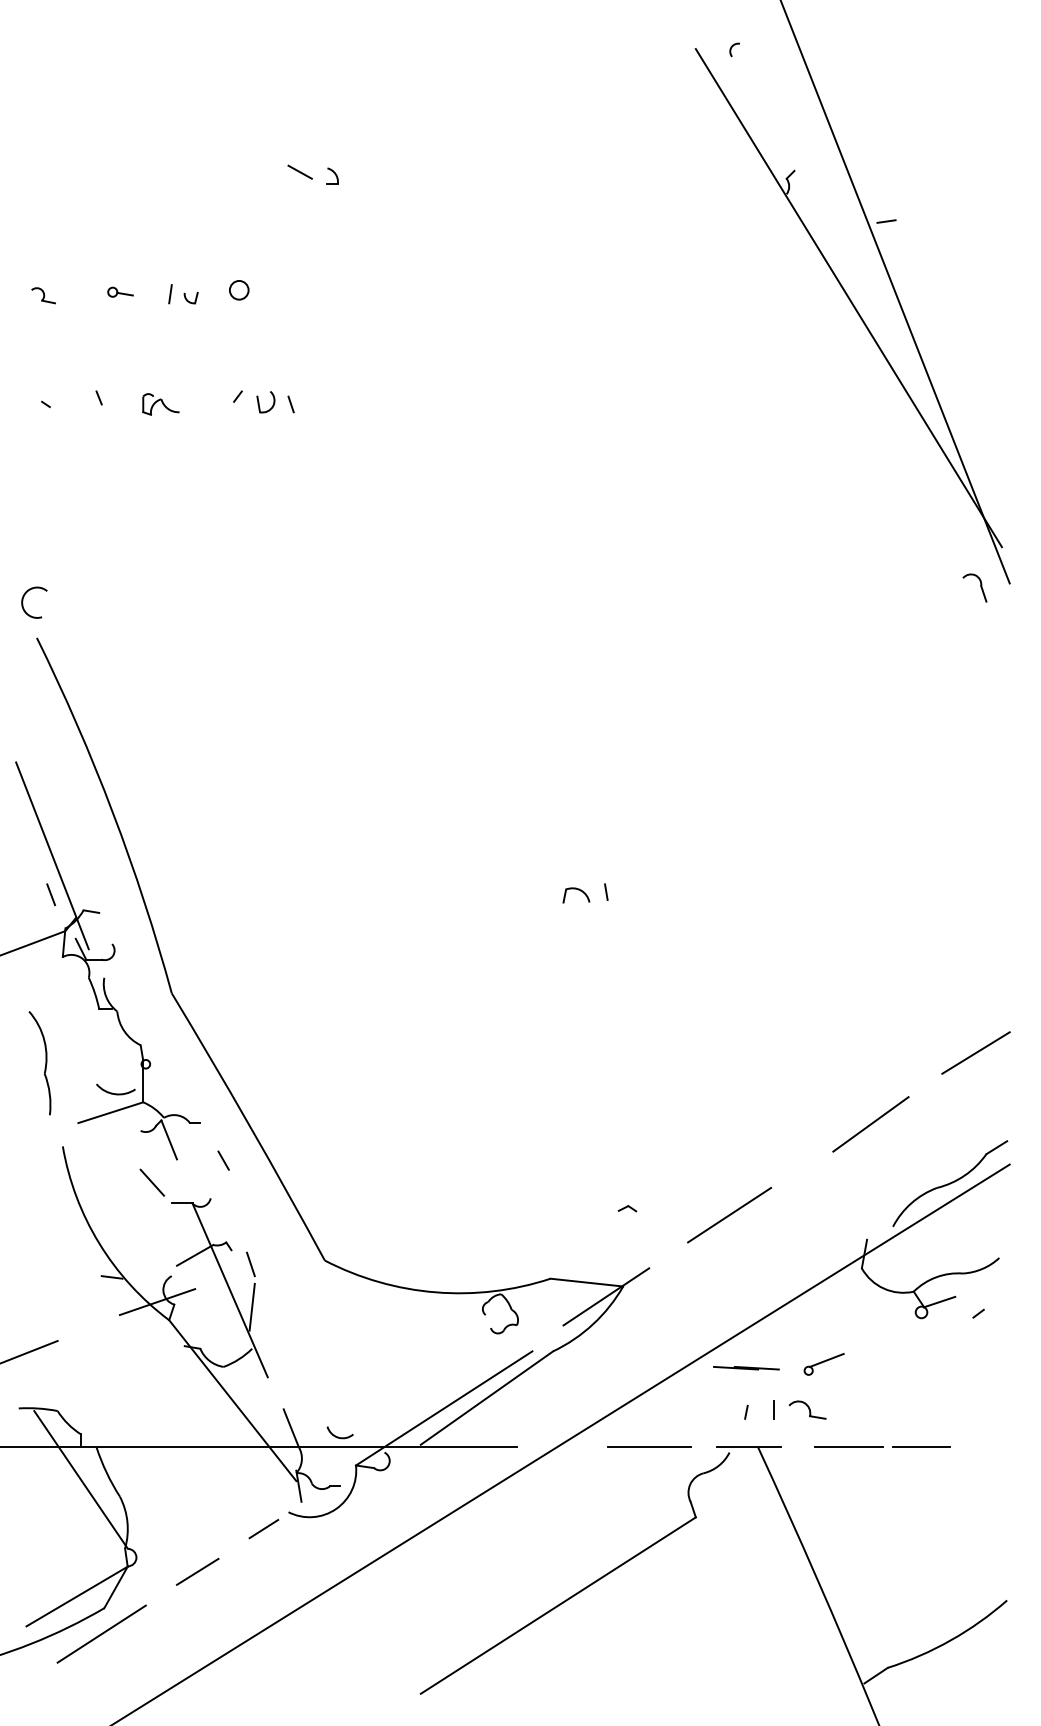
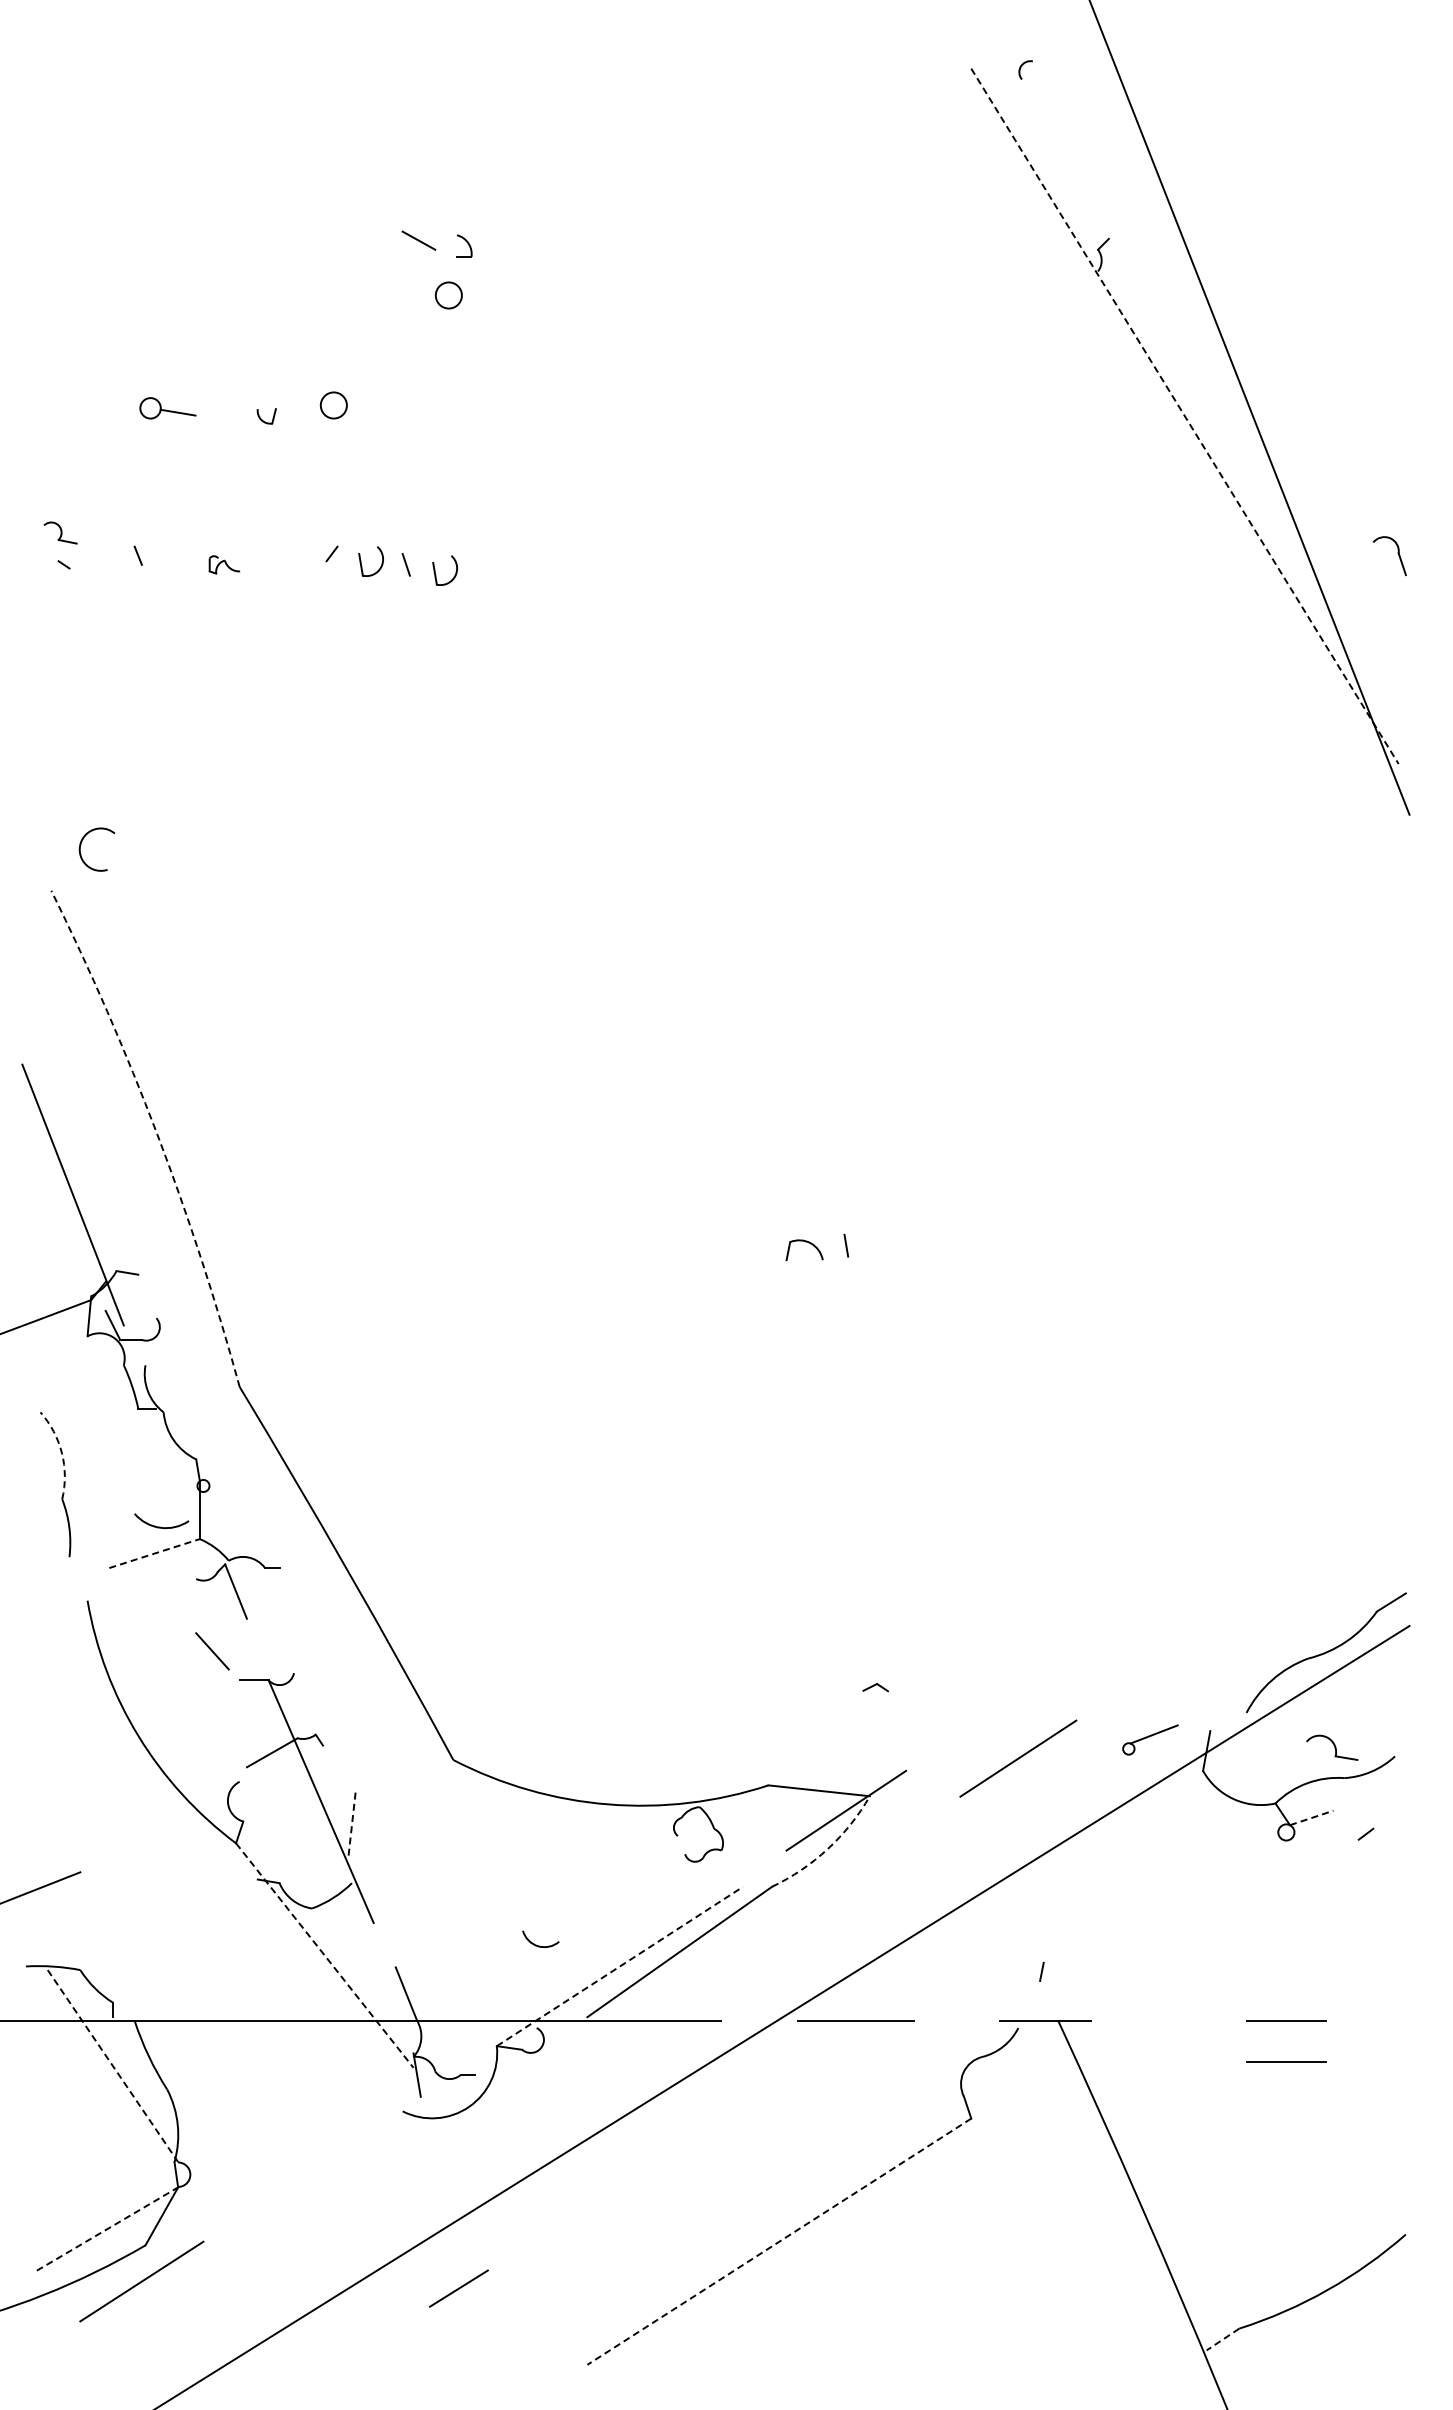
circle: (321, 211) -> (448, 295), added
line: (886, 221) -> (1237, 309), removed
part: (120, 291) -> (168, 407), size x1.6
line: (170, 293) -> (237, 410), removed
part: (43, 295) -> (60, 532), moved
line: (849, 298) -> (1185, 416), solid -> dashed
part: (160, 404) -> (224, 564), size x0.6
part: (312, 408) -> (435, 570), added
part: (980, 586) -> (1397, 553), moved
arc: (23, 599) -> (81, 845), moved
arc: (112, 812) -> (157, 1134), solid -> dashed
line: (50, 894) -> (70, 1248), removed
arc: (44, 1041) -> (61, 1453), solid -> dashed
line: (976, 1053) -> (1362, 1470), removed
line: (110, 1112) -> (154, 1553), solid -> dashed
line: (870, 1124) -> (1215, 1569), removed
line: (223, 1160) -> (311, 1620), removed
line: (729, 1215) -> (1018, 1758), moved
line: (250, 1264) -> (349, 1765), removed
line: (111, 1277) -> (155, 1783), removed
line: (157, 1301) -> (219, 1817), removed
line: (939, 1301) -> (1311, 1817), solid -> dashed
line: (251, 1307) -> (351, 1825), solid -> dashed
arc: (592, 1323) -> (827, 1848), solid -> dashed
part: (824, 1364) -> (1150, 1739), moved
part: (746, 1368) -> (1041, 1910), removed
line: (233, 1400) -> (325, 1955), solid -> dashed
line: (443, 1408) -> (619, 1966), solid -> dashed
line: (773, 1409) -> (1079, 1967), removed
part: (807, 1409) -> (1332, 1747), moved
arc: (339, 1437) -> (540, 1945), moved
line: (648, 1447) -> (855, 2020), moved
line: (848, 1447) -> (1184, 2020), removed
line: (921, 1476) -> (1286, 2061), added
line: (81, 1480) -> (113, 2066), solid -> dashed
line: (264, 1528) -> (368, 2134), removed
line: (197, 1571) -> (458, 2288), moved
line: (77, 1596) -> (107, 2229), solid -> dashed
line: (557, 1605) -> (778, 2241), solid -> dashed
line: (876, 1675) -> (1223, 2339), solid -> dashed

